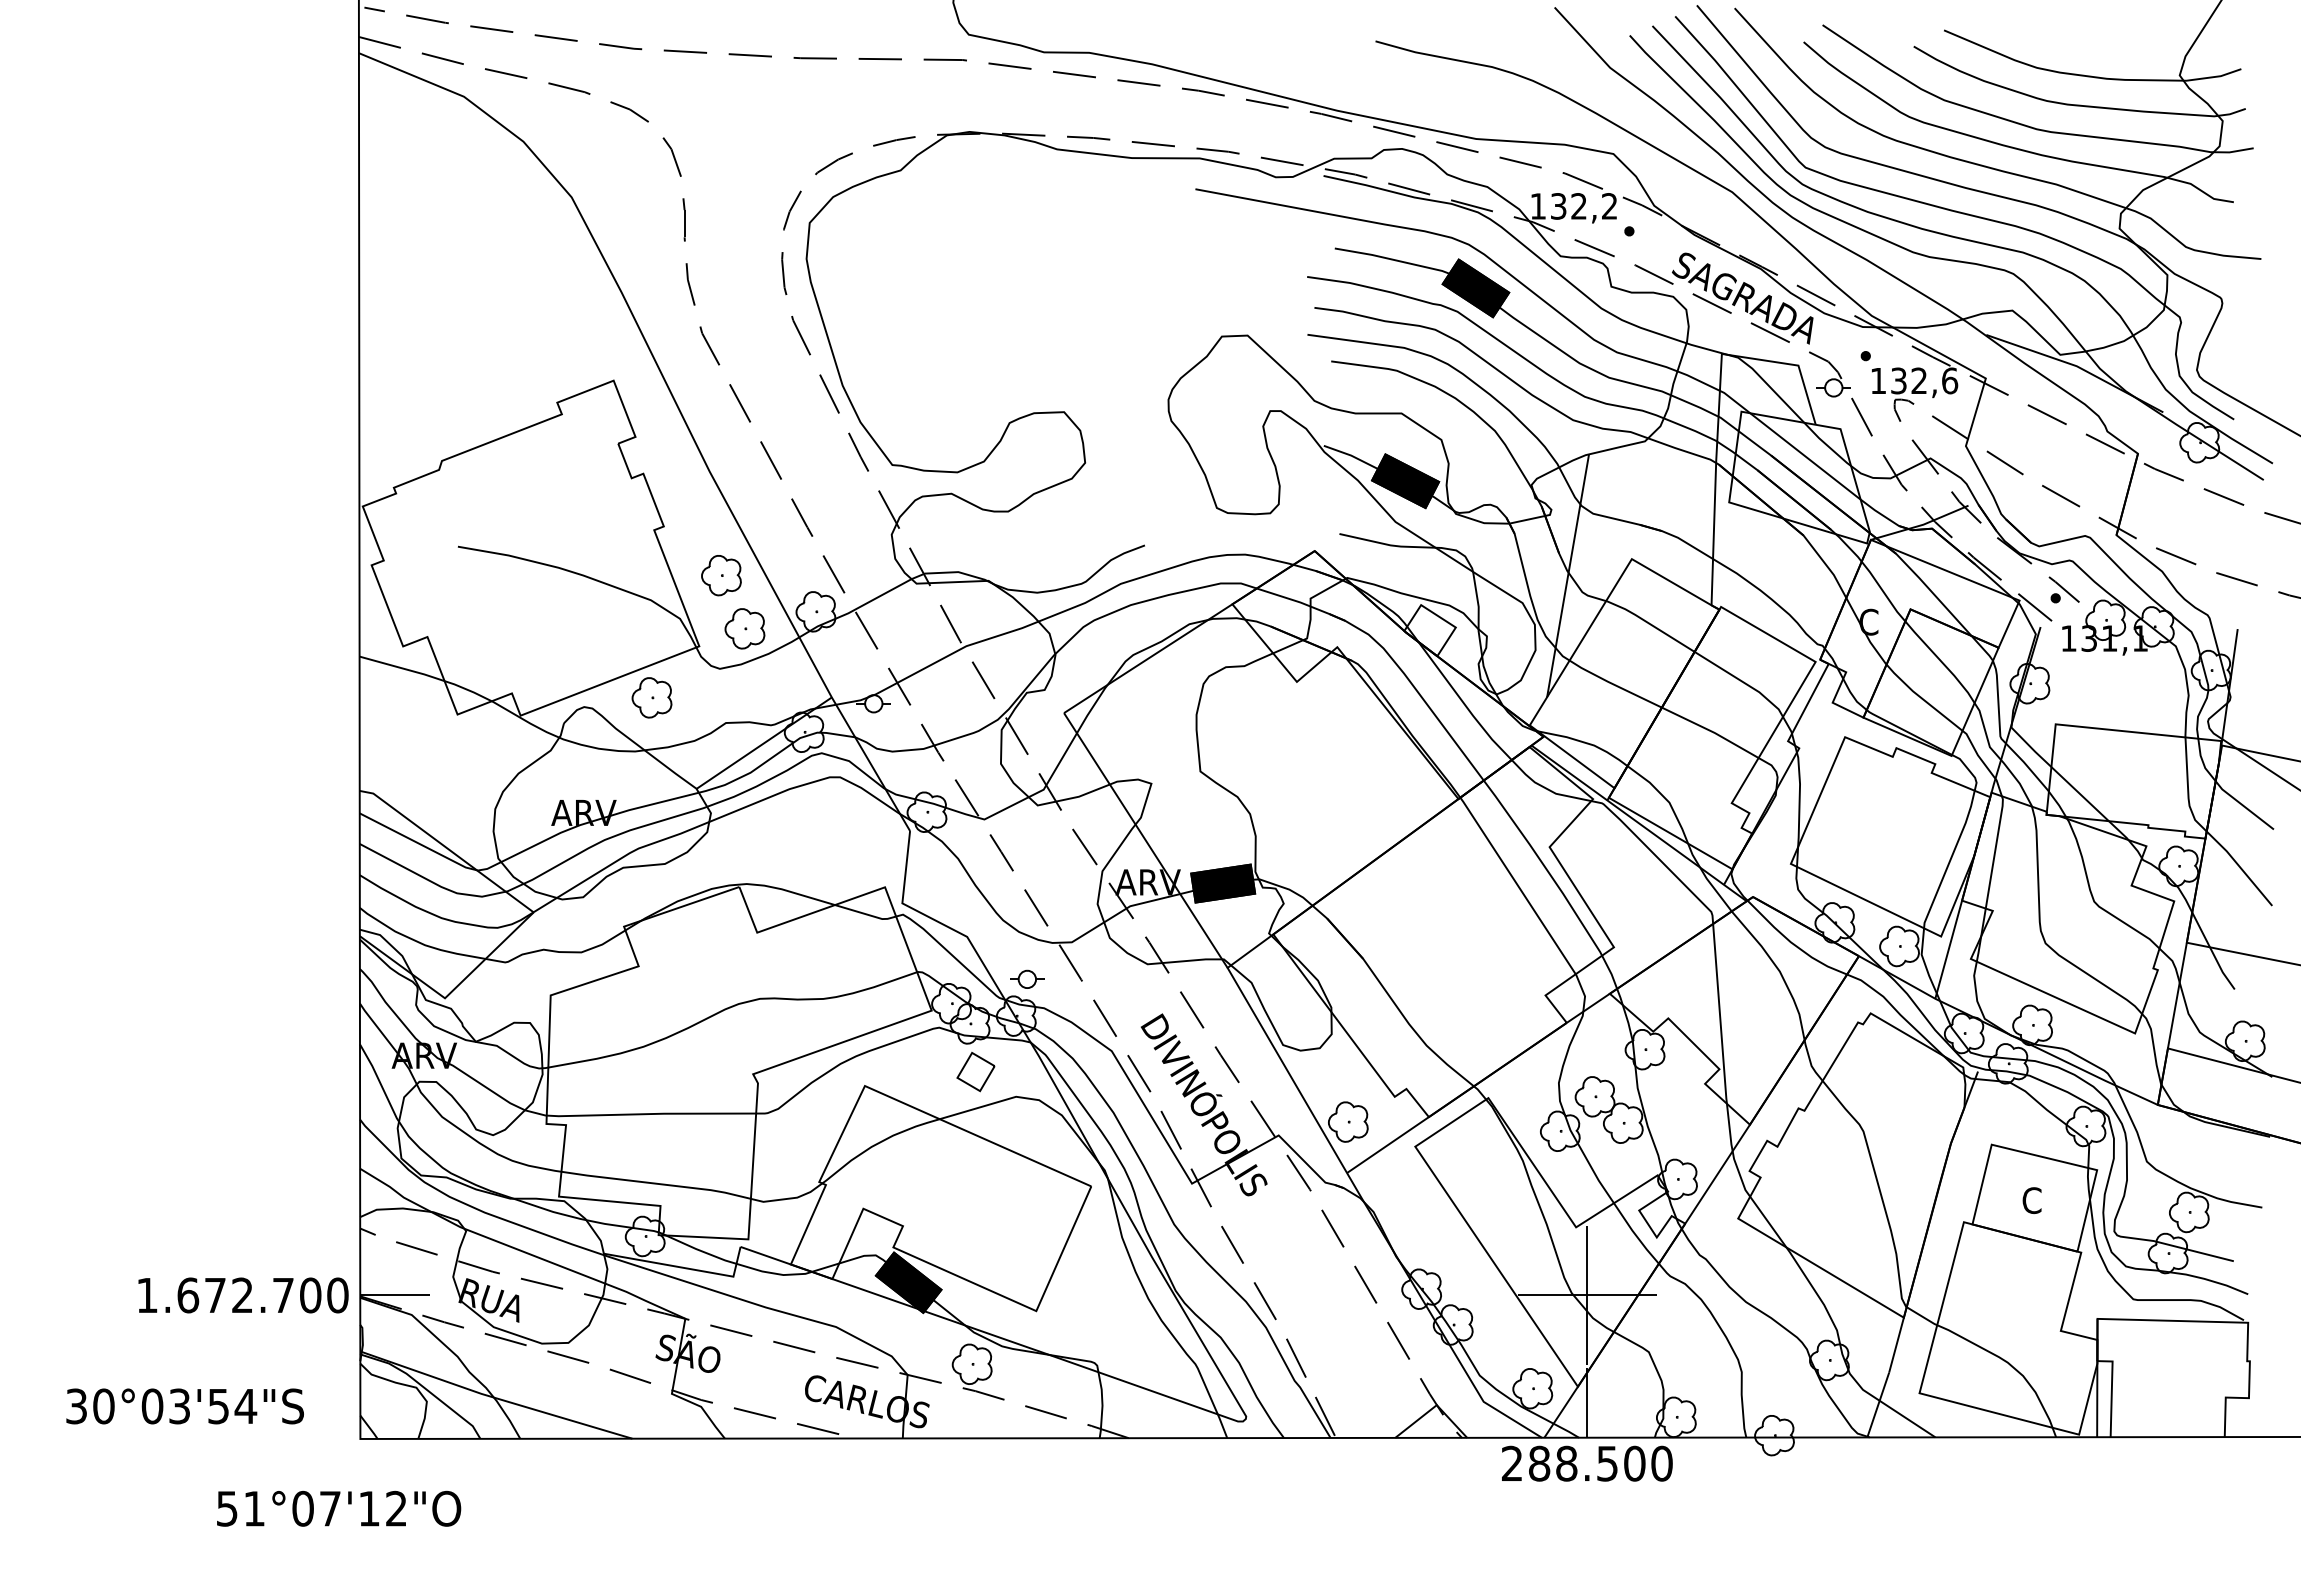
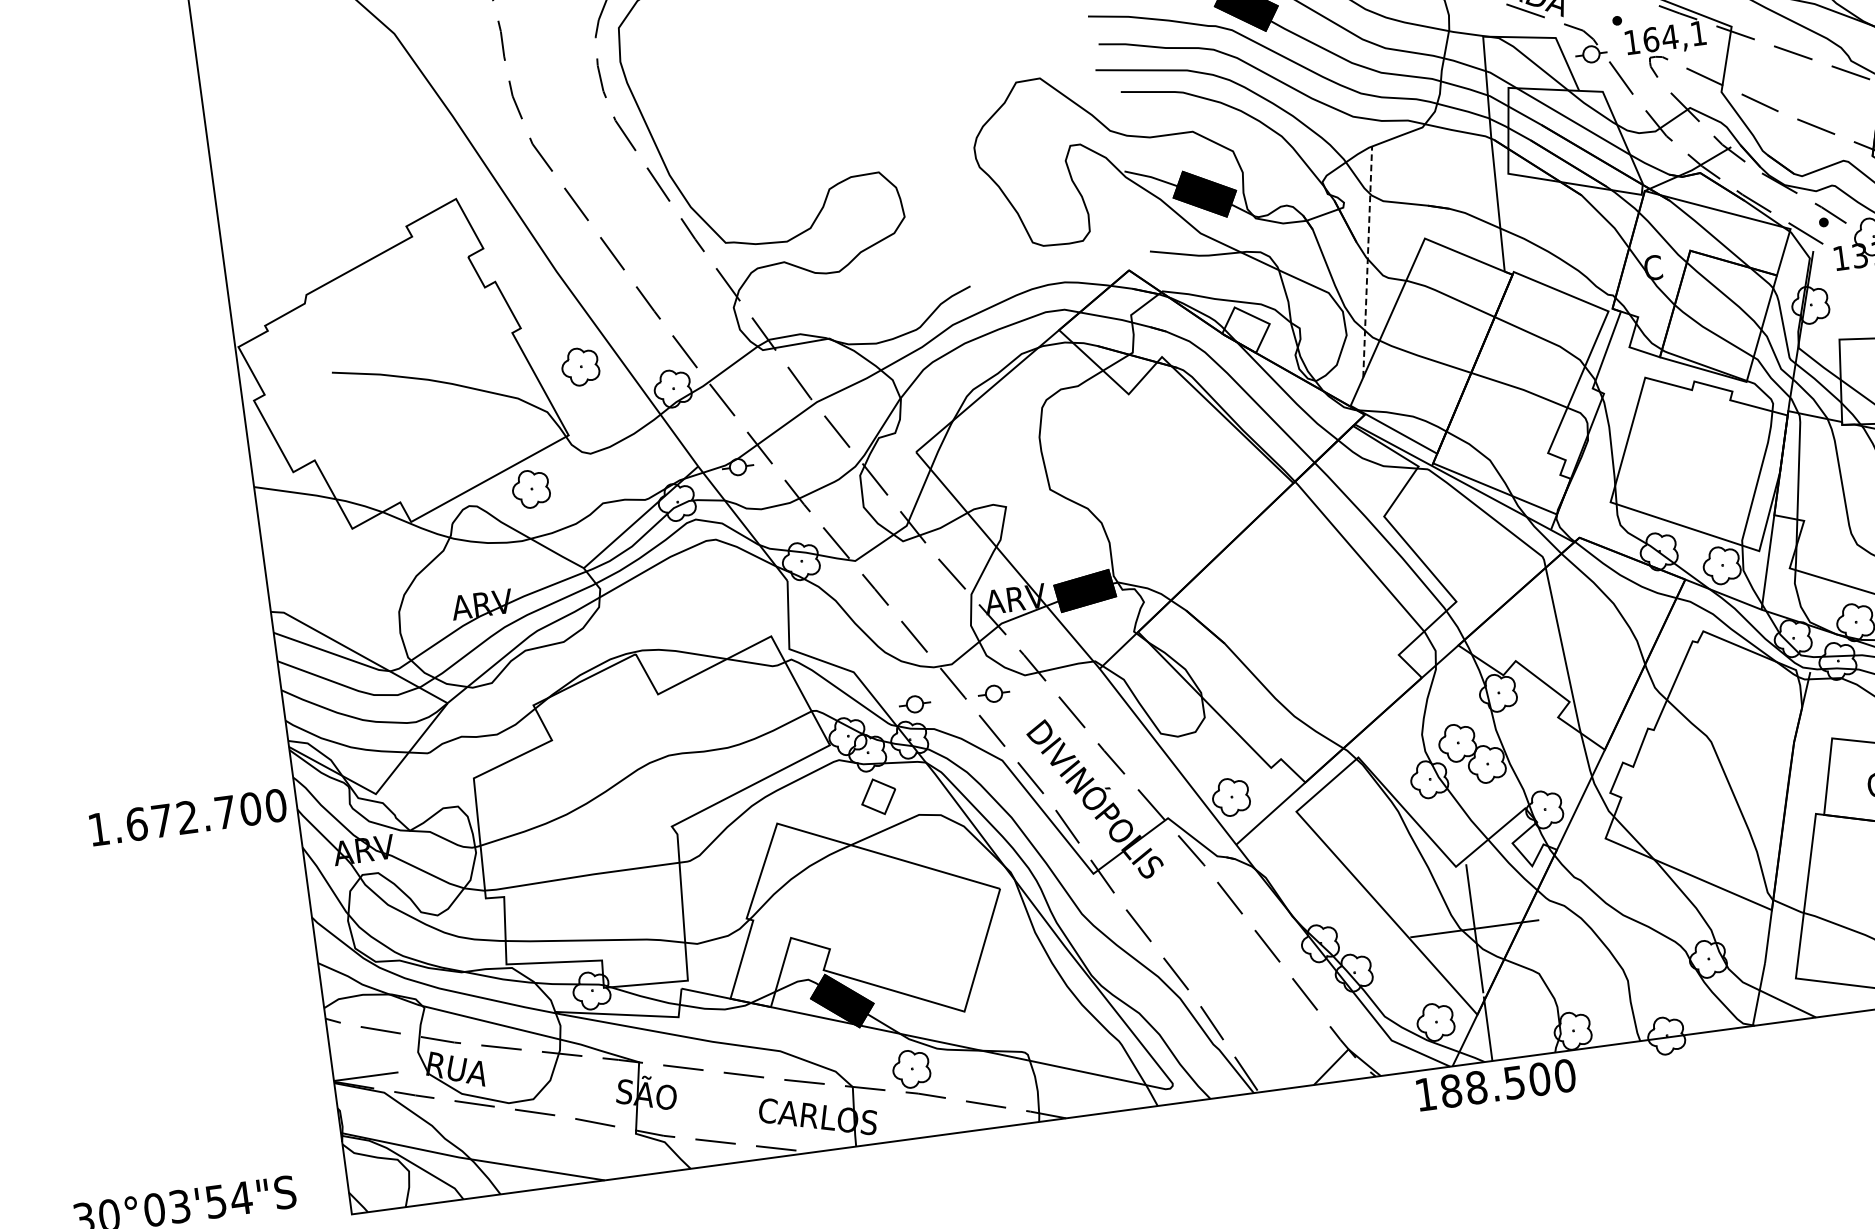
text: (1924, 380) -> (1674, 36), 132,6 -> 164,1
line: (1568, 575) -> (1368, 261), solid -> dashed
part: (744, 628) -> (608, 413), removed
part: (1112, 978) -> (994, 692), added
text: (243, 1295) -> (188, 817), moved
text: (1511, 1462) -> (1425, 1093), 288.500 -> 188.500

